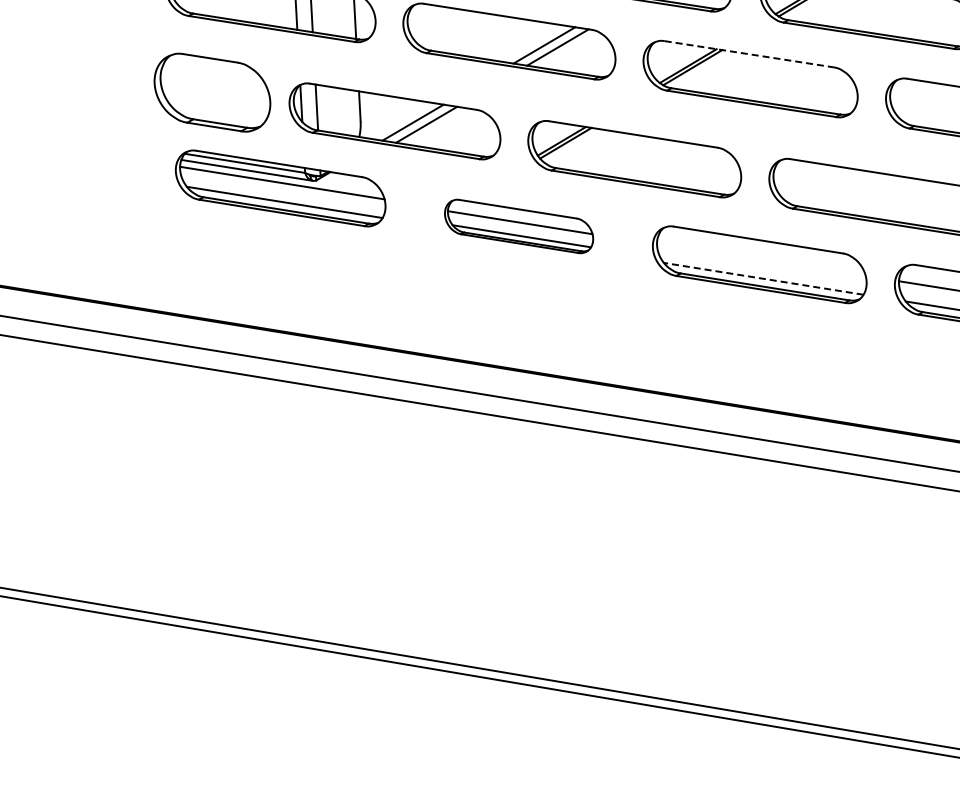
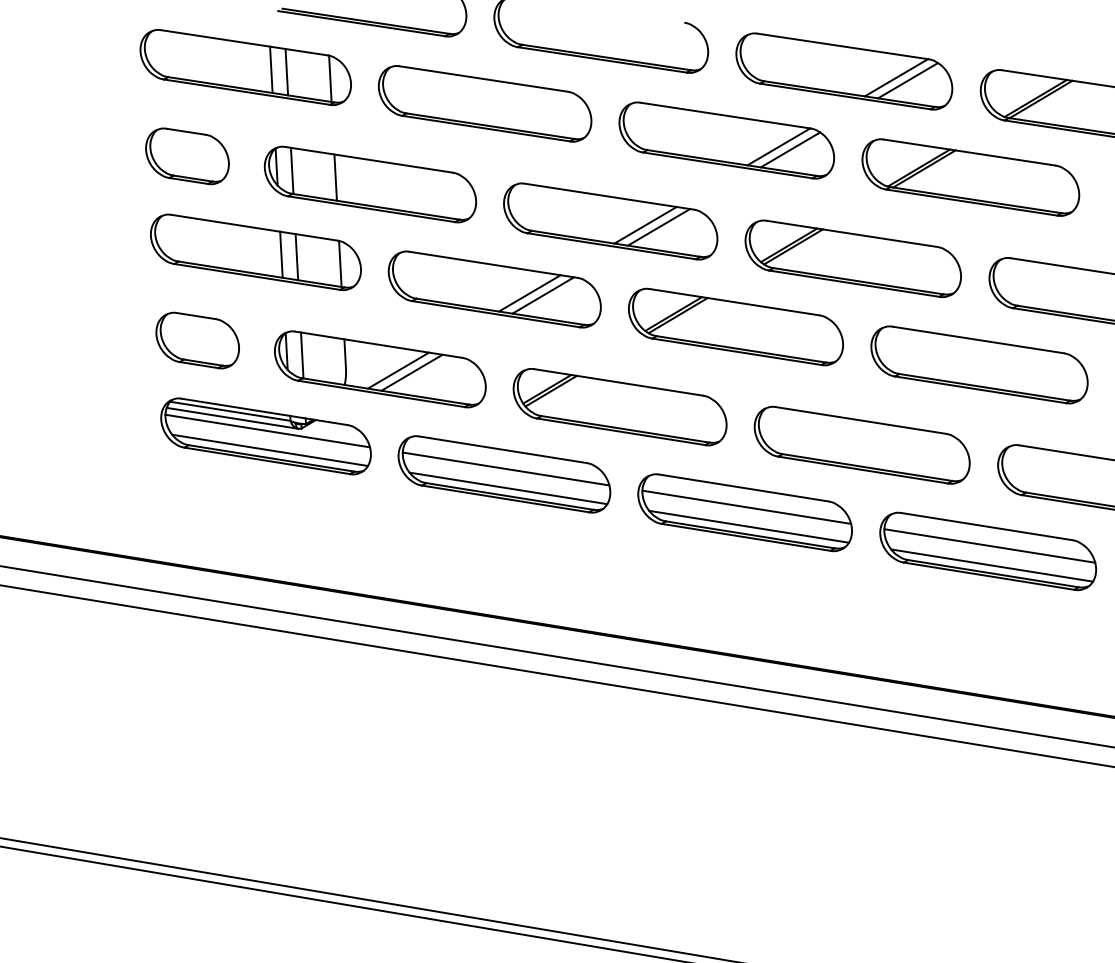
line: (749, 54) -> (734, 302), dashed -> solid
part: (212, 92) -> (197, 340), size x0.71
part: (519, 226) -> (504, 474), size x1.43
line: (761, 258) -> (746, 506), added
line: (763, 278) -> (748, 526), dashed -> solid

